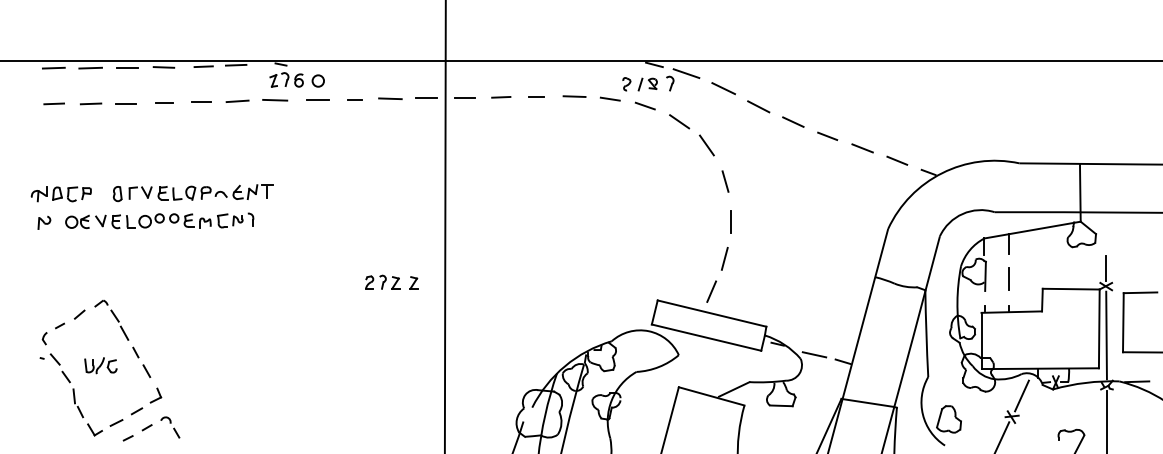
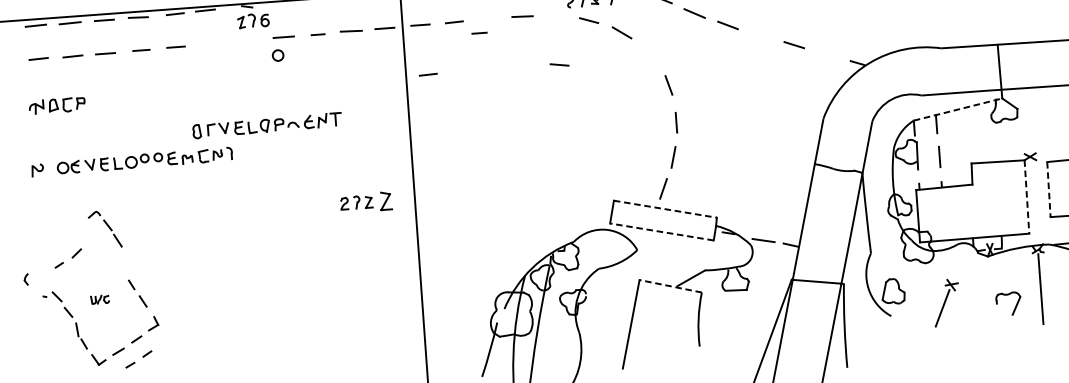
circle: (317, 80) -> (277, 55), moved
line: (536, 96) -> (479, 32), moved
line: (609, 98) -> (558, 64), moved
line: (237, 100) -> (209, 43), removed
line: (275, 100) -> (244, 40), removed
line: (827, 135) -> (760, 35), removed
line: (706, 145) -> (648, 53), removed
line: (469, 151) -> (428, 74), added
line: (897, 160) -> (827, 54), removed
part: (192, 193) -> (266, 126), moved
part: (60, 194) -> (56, 105), moved
line: (1032, 230) -> (958, 109), solid -> dashed
line: (1106, 267) -> (1029, 139), removed
part: (413, 282) -> (385, 200), size x1.6
line: (712, 313) -> (665, 209), solid -> dashed
part: (111, 319) -> (104, 228), moved
line: (1123, 322) -> (1049, 189), solid -> dashed
line: (1099, 329) -> (1027, 197), solid -> dashed
line: (1106, 335) -> (1034, 202), removed
line: (706, 337) -> (661, 231), solid -> dashed
part: (44, 338) -> (26, 279), moved
part: (100, 365) -> (99, 299), size x0.6
line: (1021, 395) -> (959, 264), removed
line: (711, 396) -> (670, 286), solid -> dashed
part: (170, 427) -> (169, 352), removed

